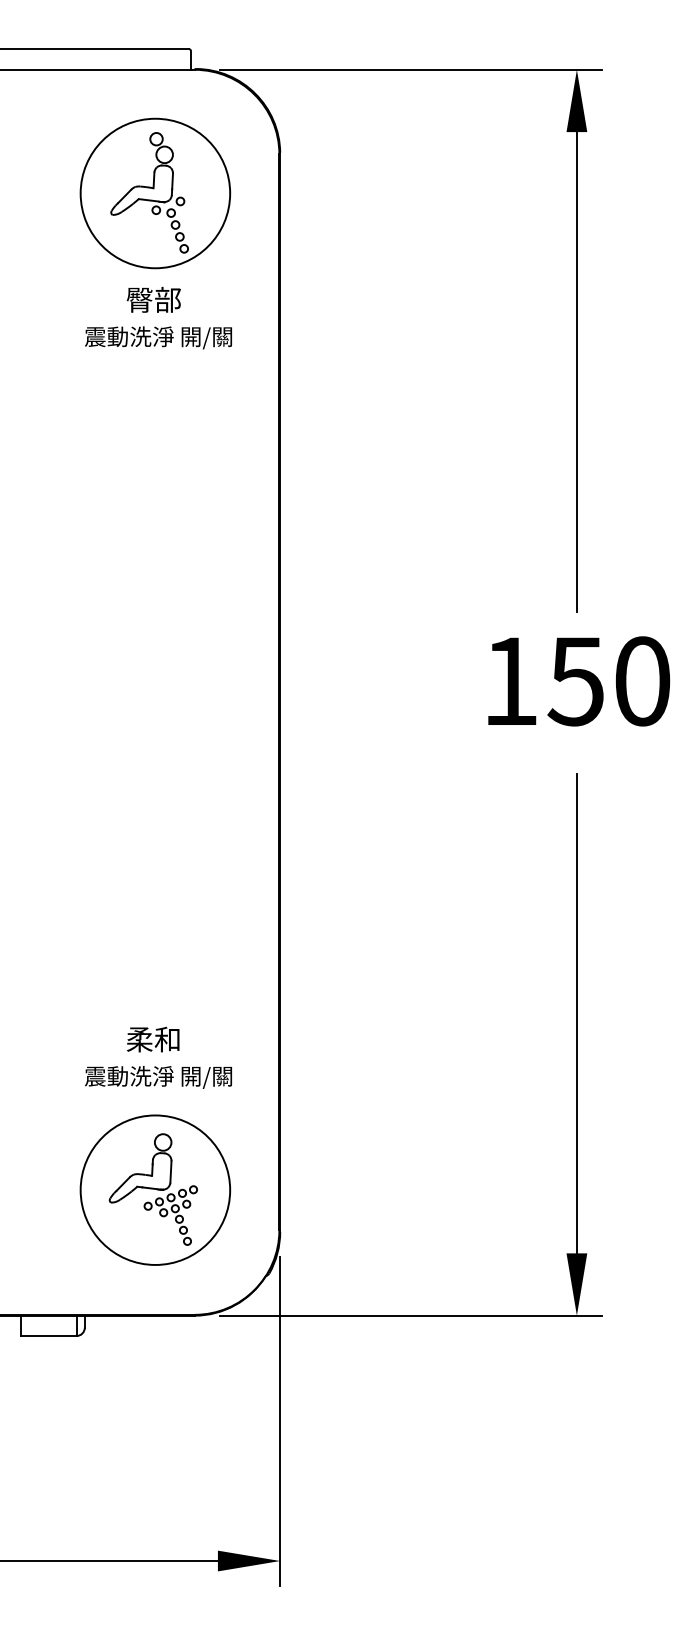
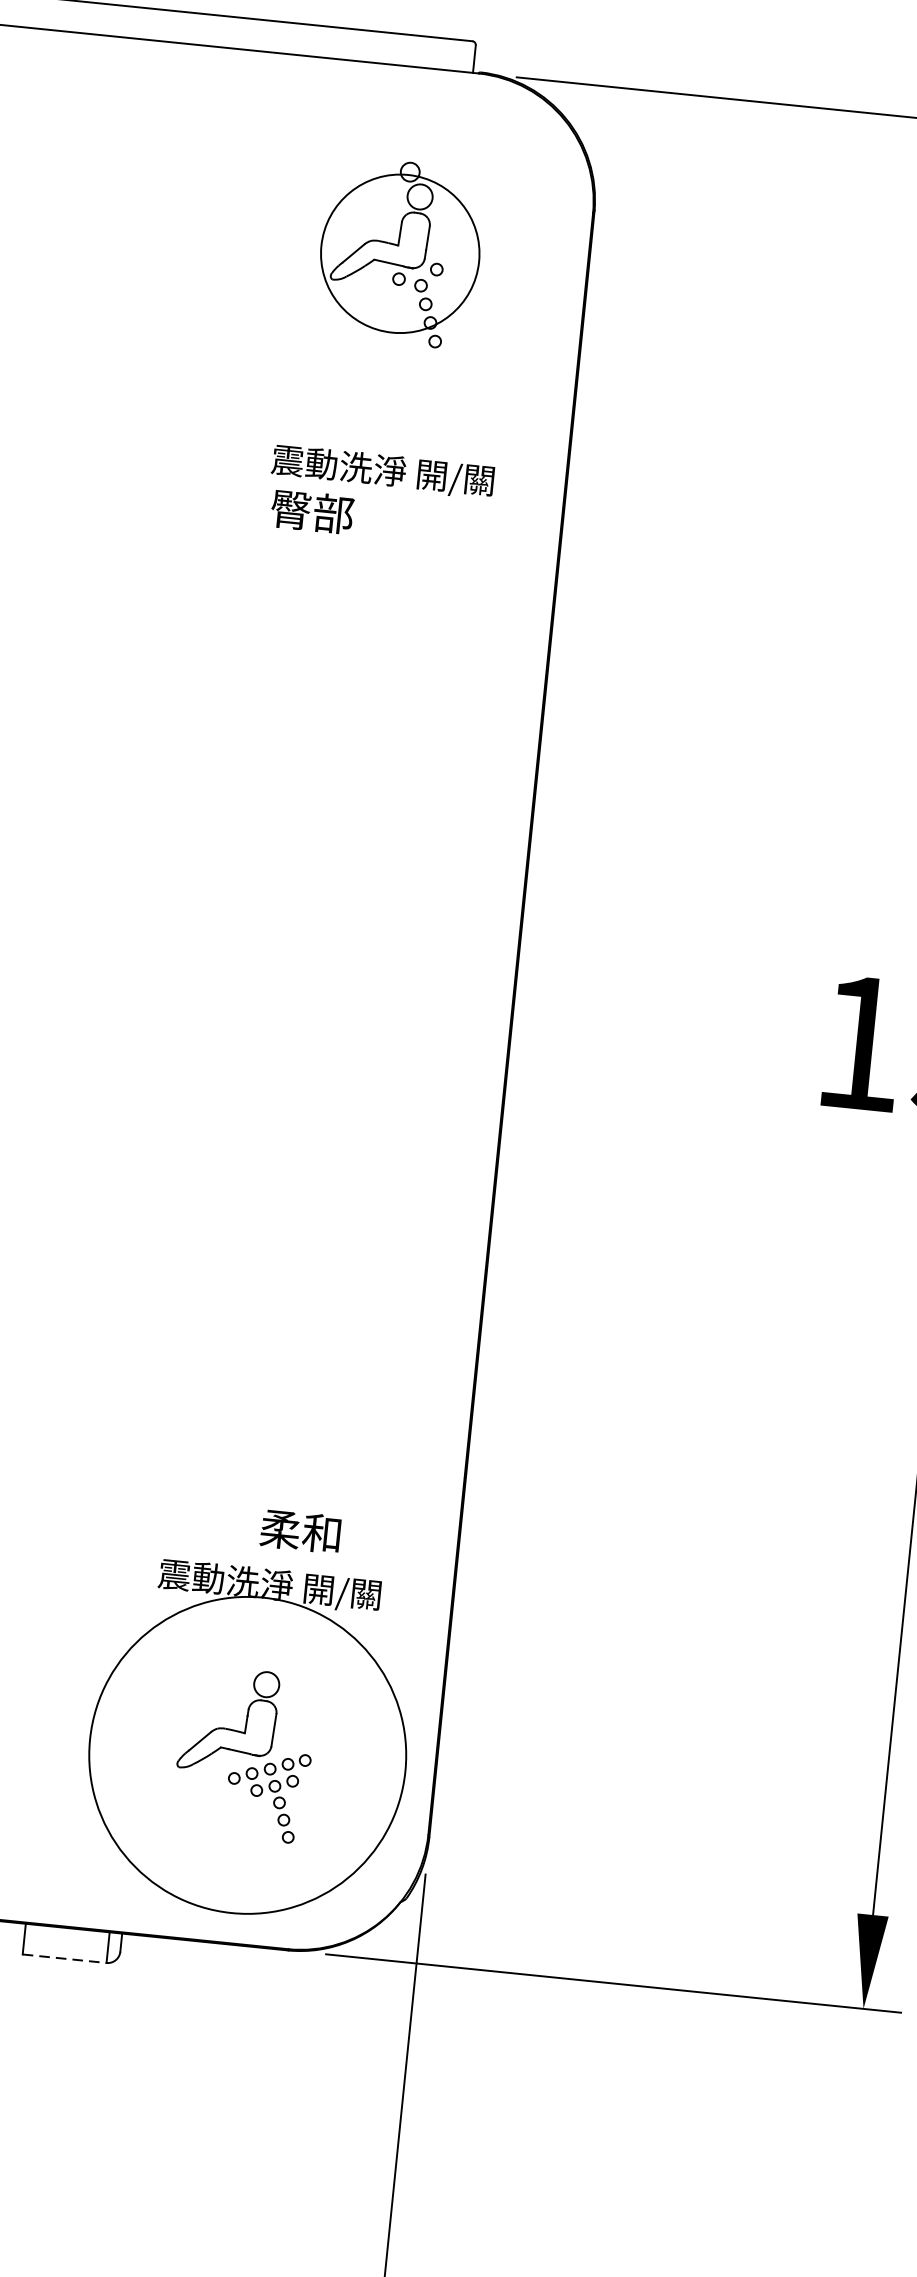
circle: (155, 193) -> (400, 253), size x0.7
text: (153, 299) -> (311, 511), moved
text: (153, 1039) -> (301, 1531), moved
circle: (155, 1189) -> (247, 1754), size x1.4
line: (48, 1336) -> (64, 1959), solid -> dashed

